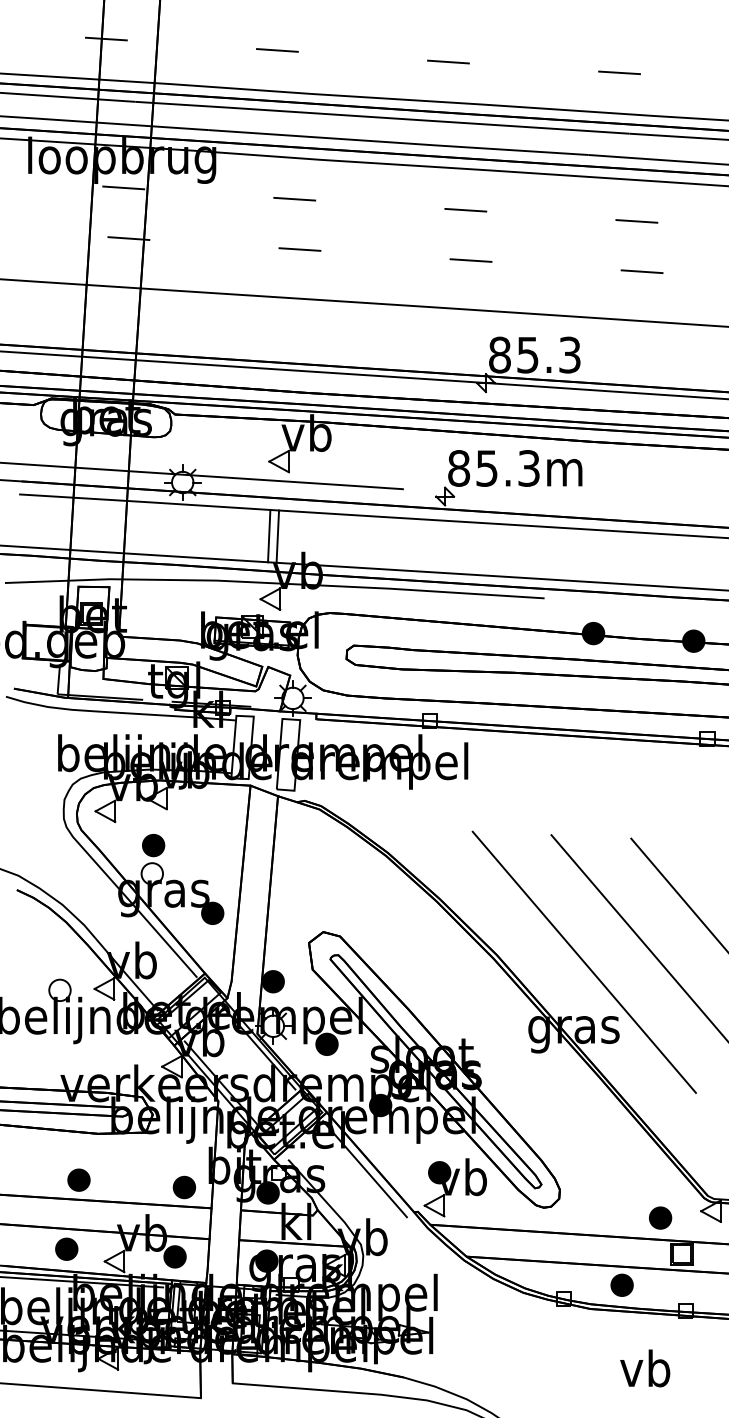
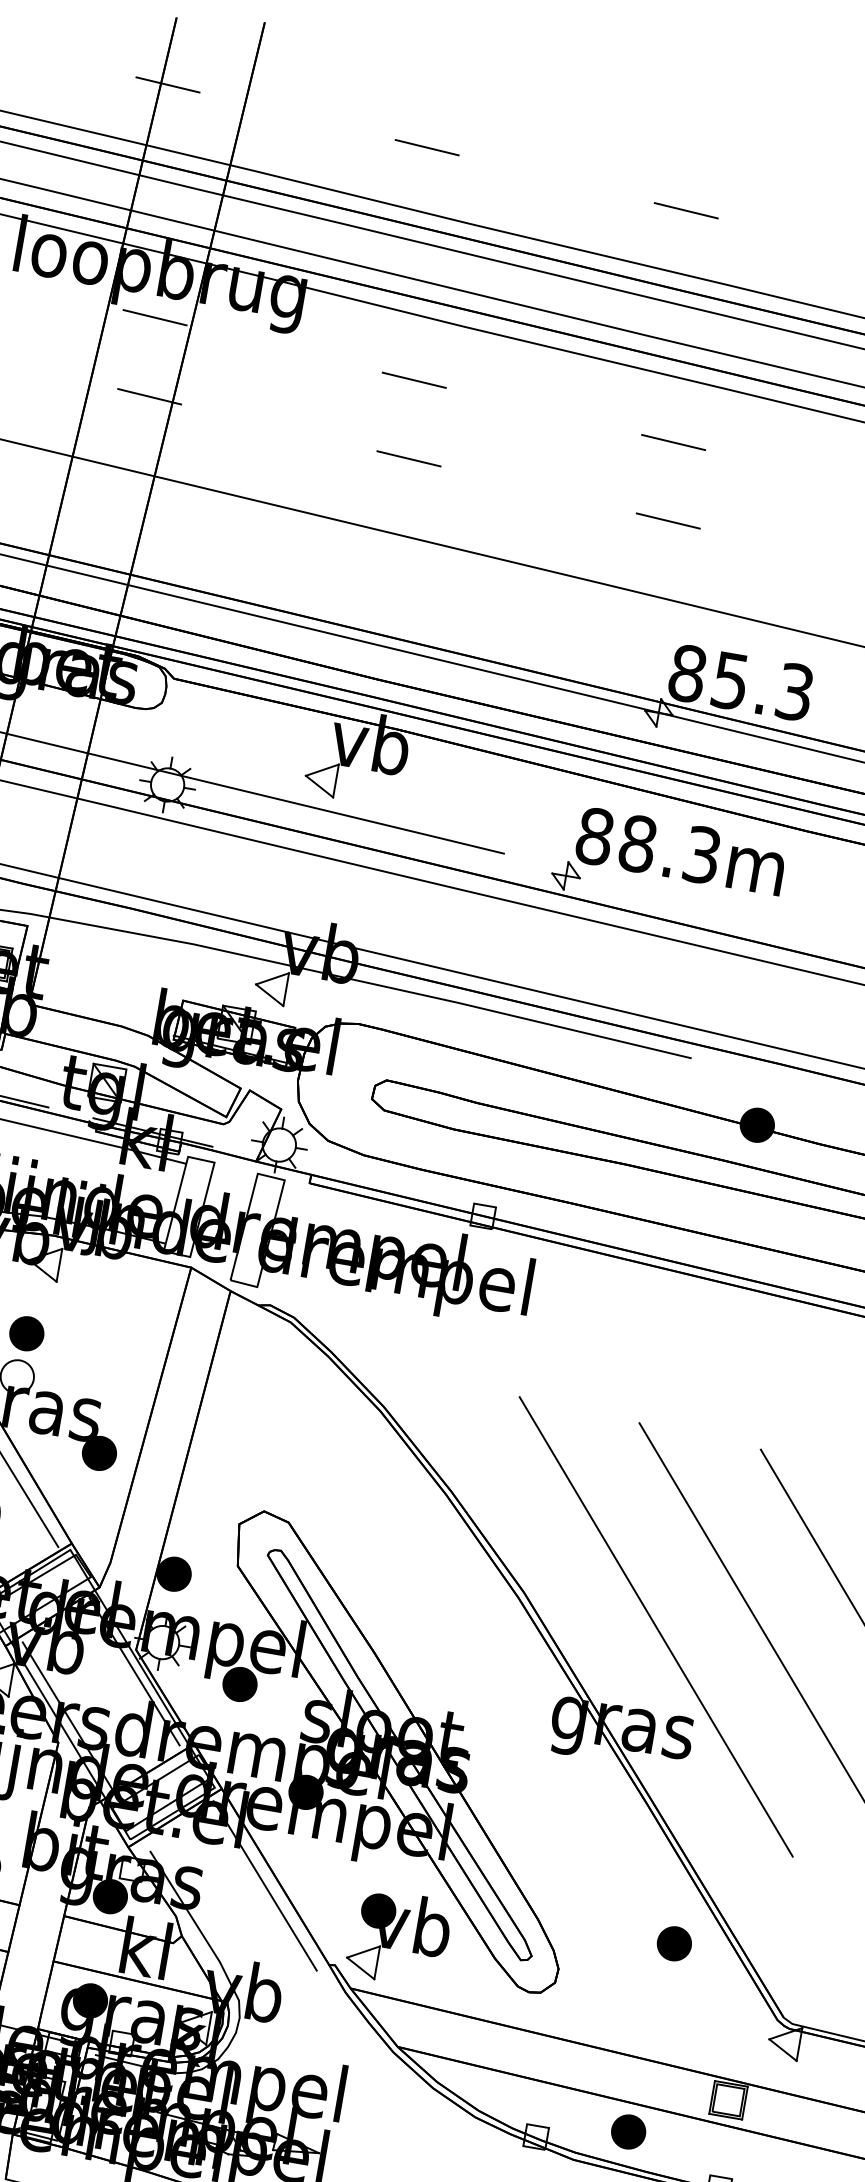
text: (487, 468) -> (638, 844), 85.3m -> 88.3m
line: (269, 535) -> (286, 889), removed
line: (277, 536) -> (298, 892), removed
part: (660, 1217) -> (674, 1942), moved

